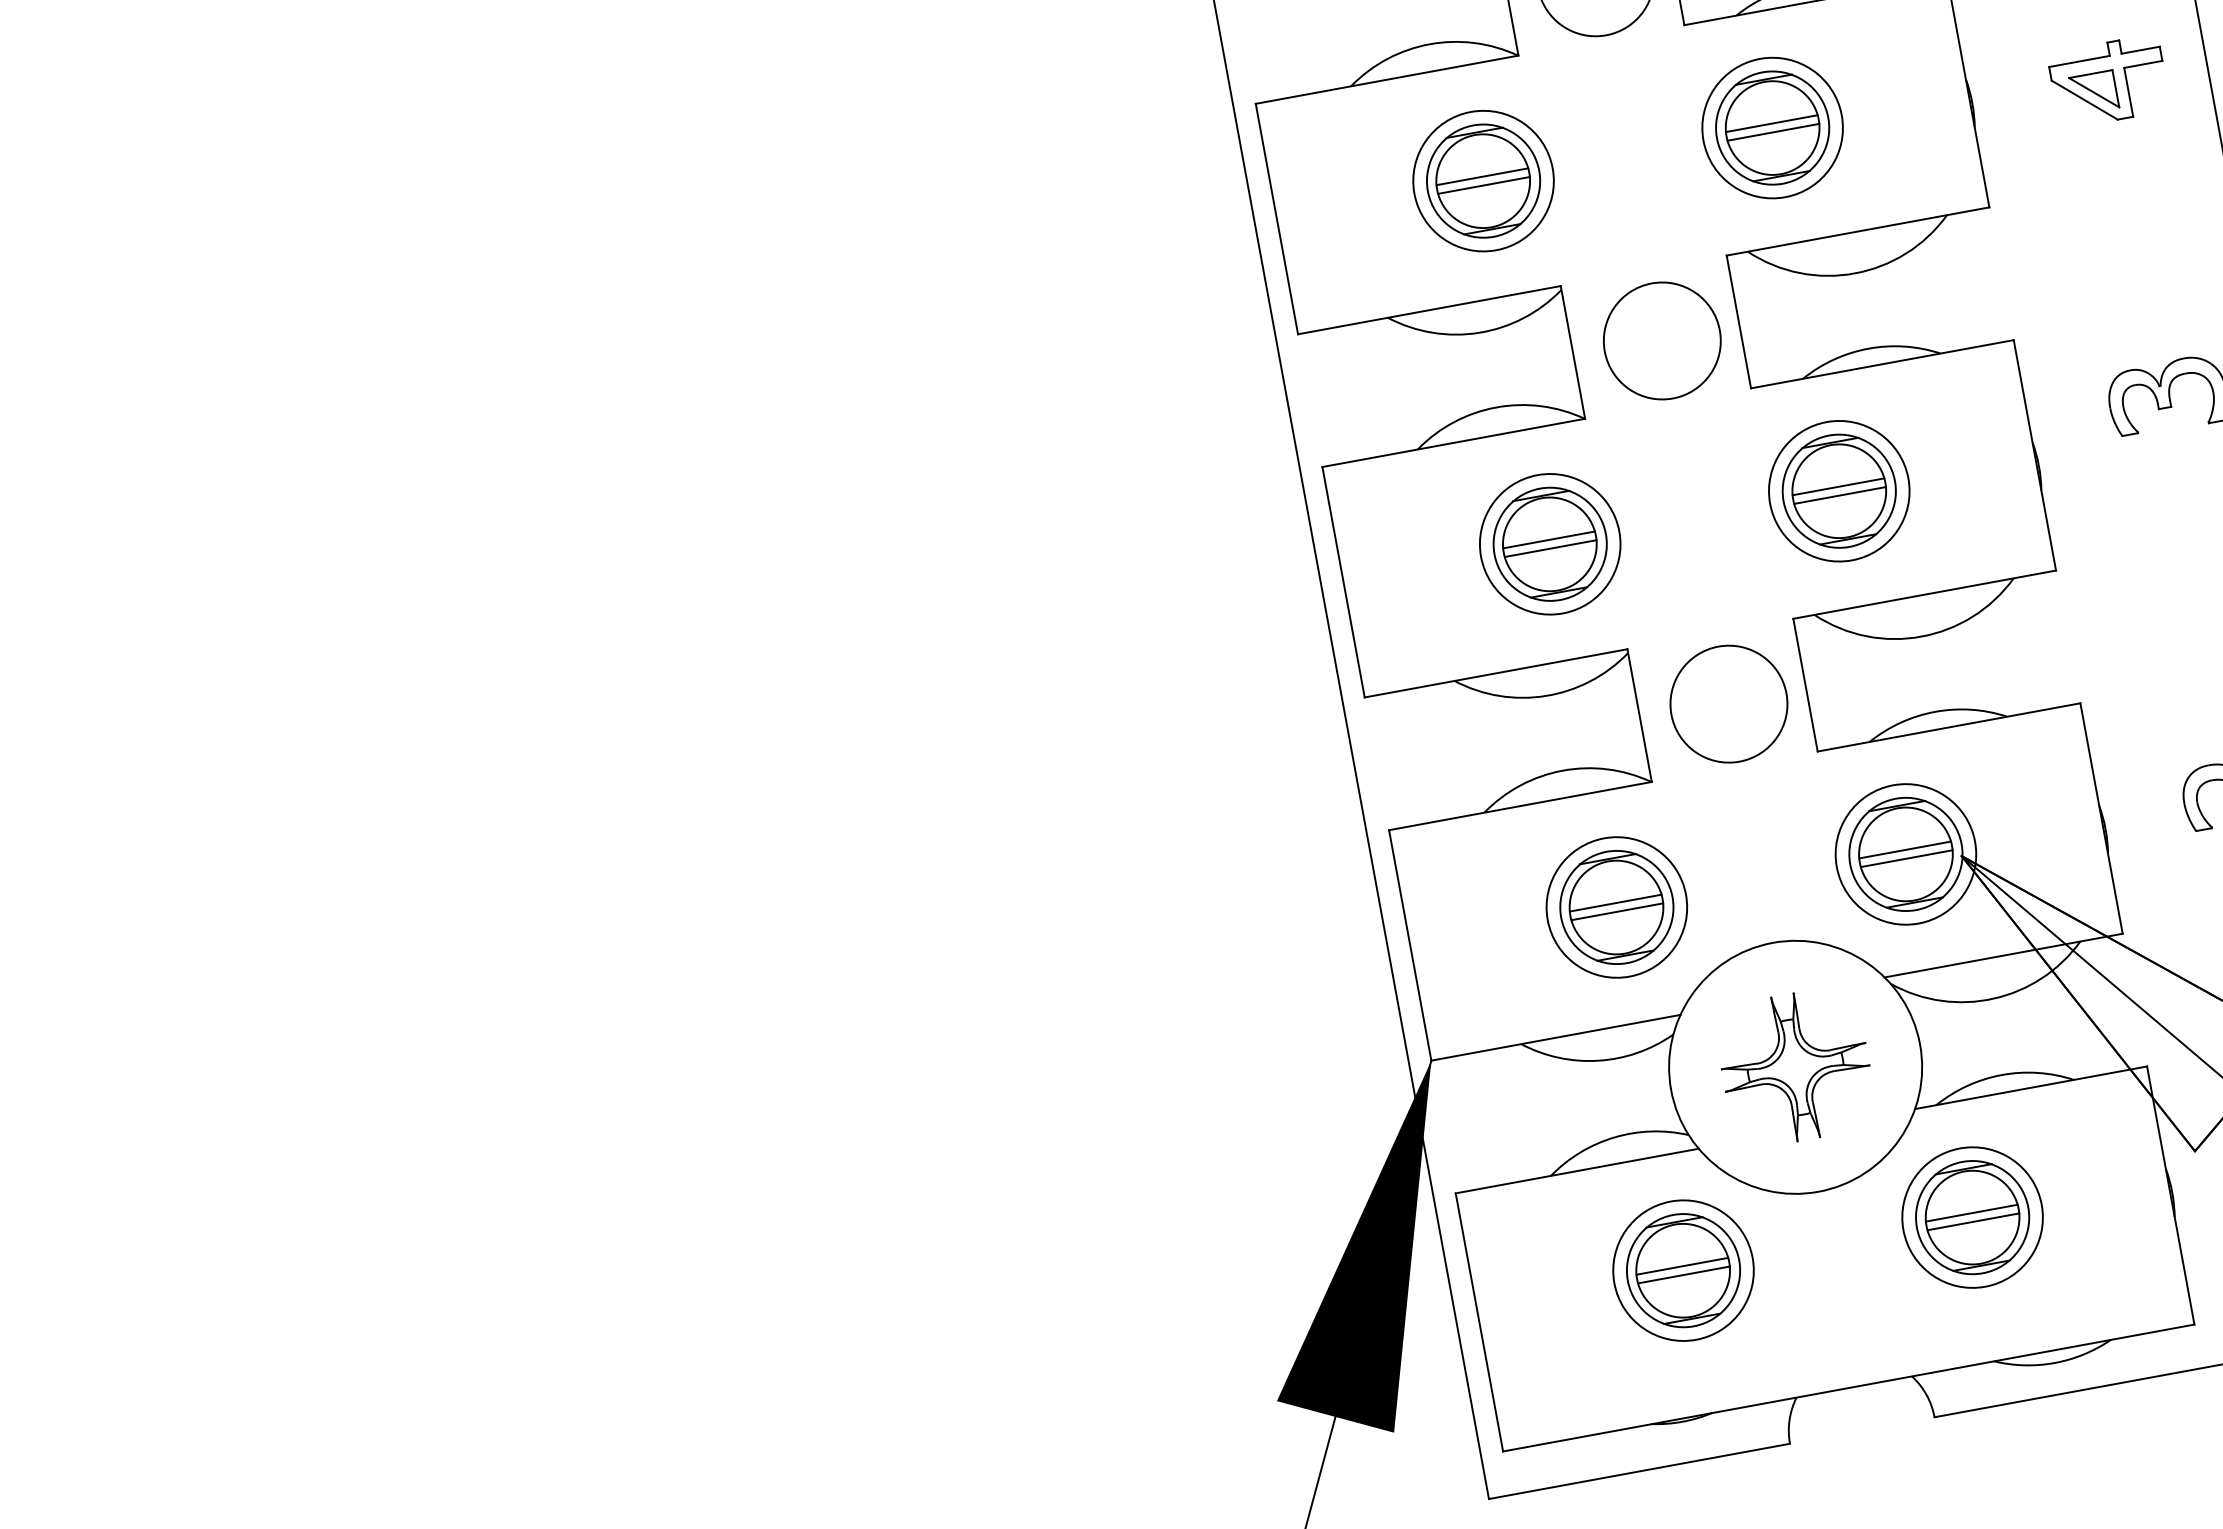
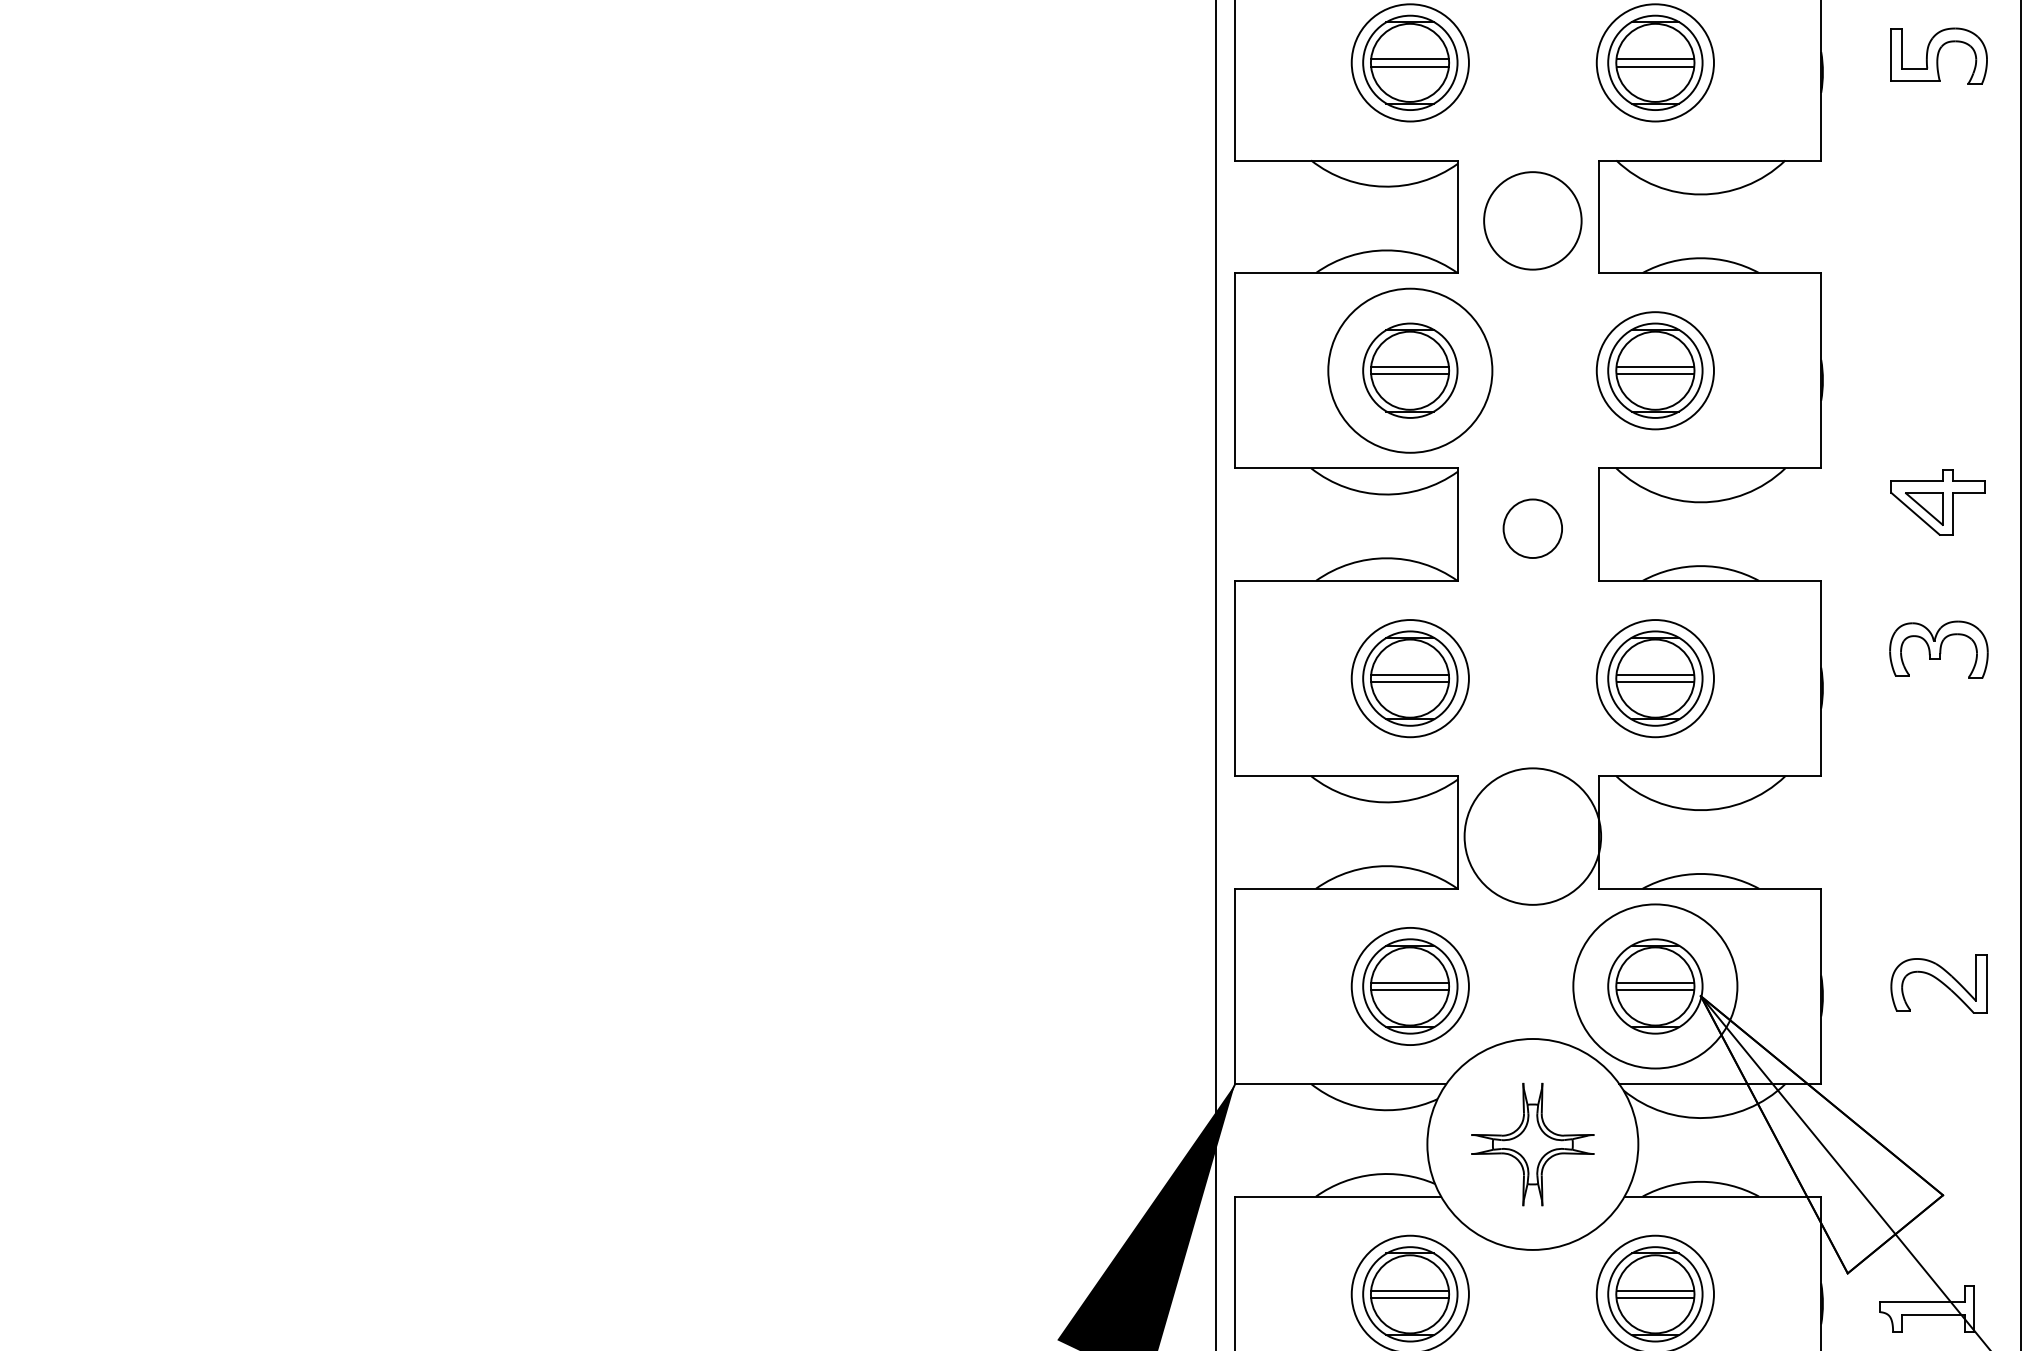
part: (2108, 82) -> (1937, 502), moved
circle: (1482, 181) -> (1409, 370), size x1.4
circle: (1661, 340) -> (1532, 528), size x0.6
circle: (1728, 704) -> (1532, 836), size x1.4
circle: (1904, 854) -> (1654, 986), size x1.4

